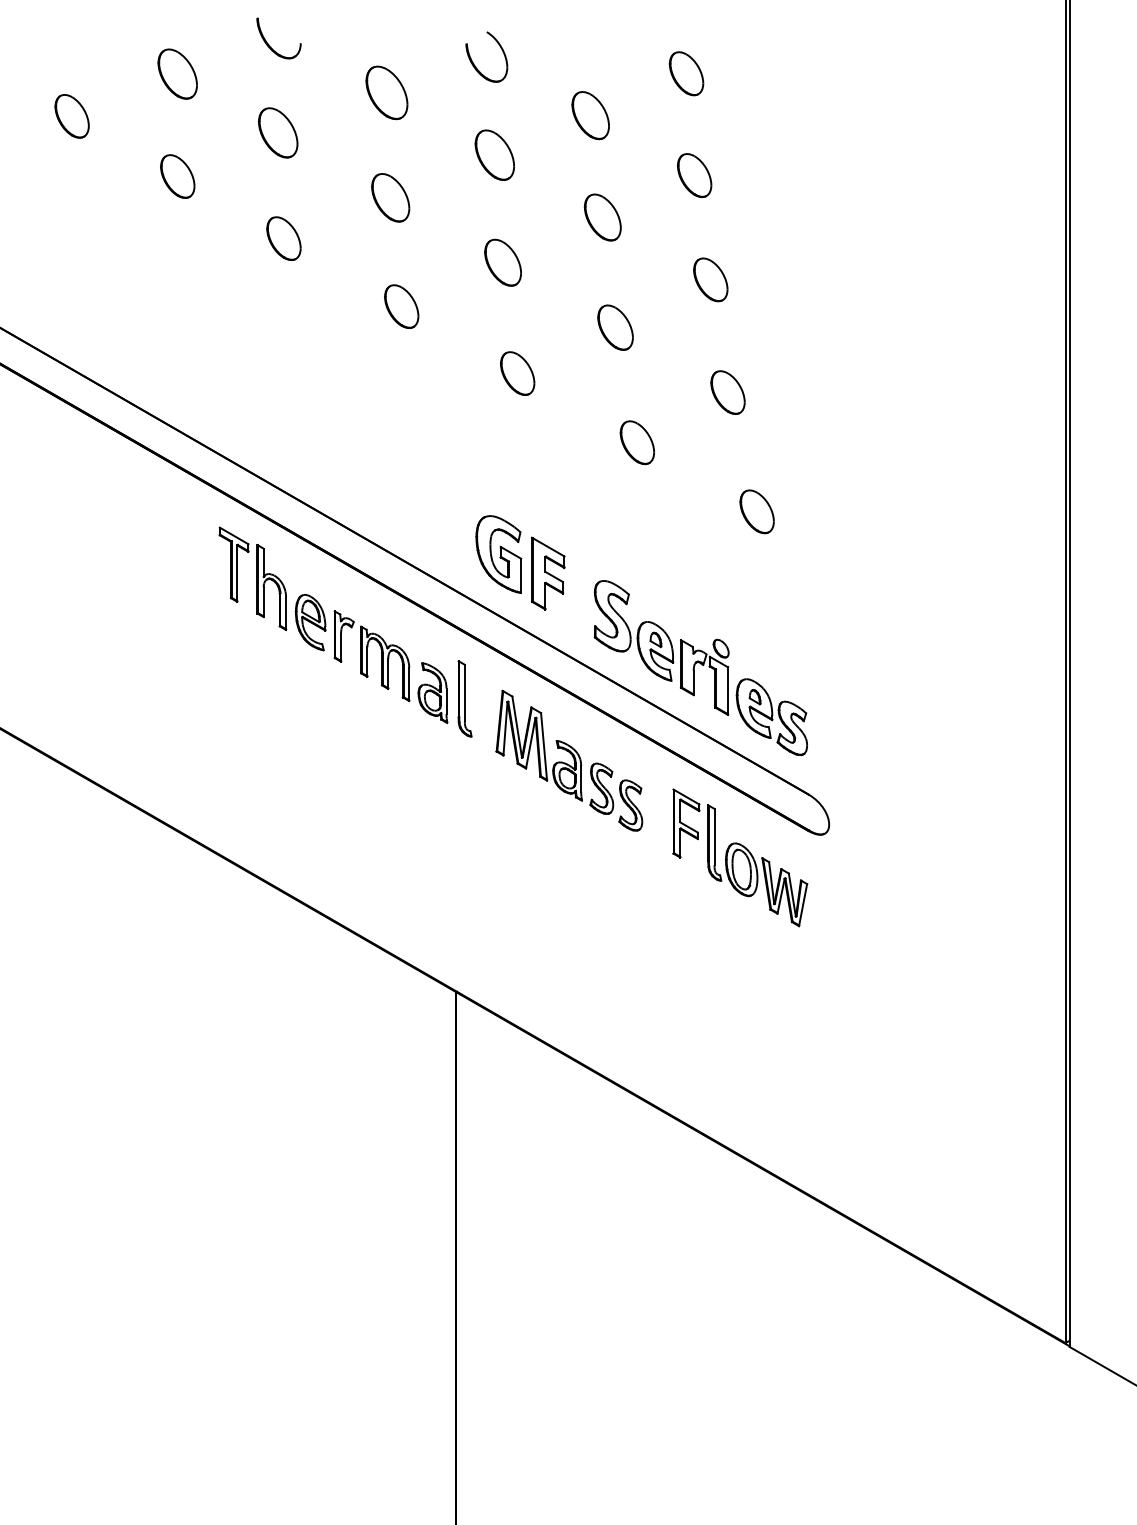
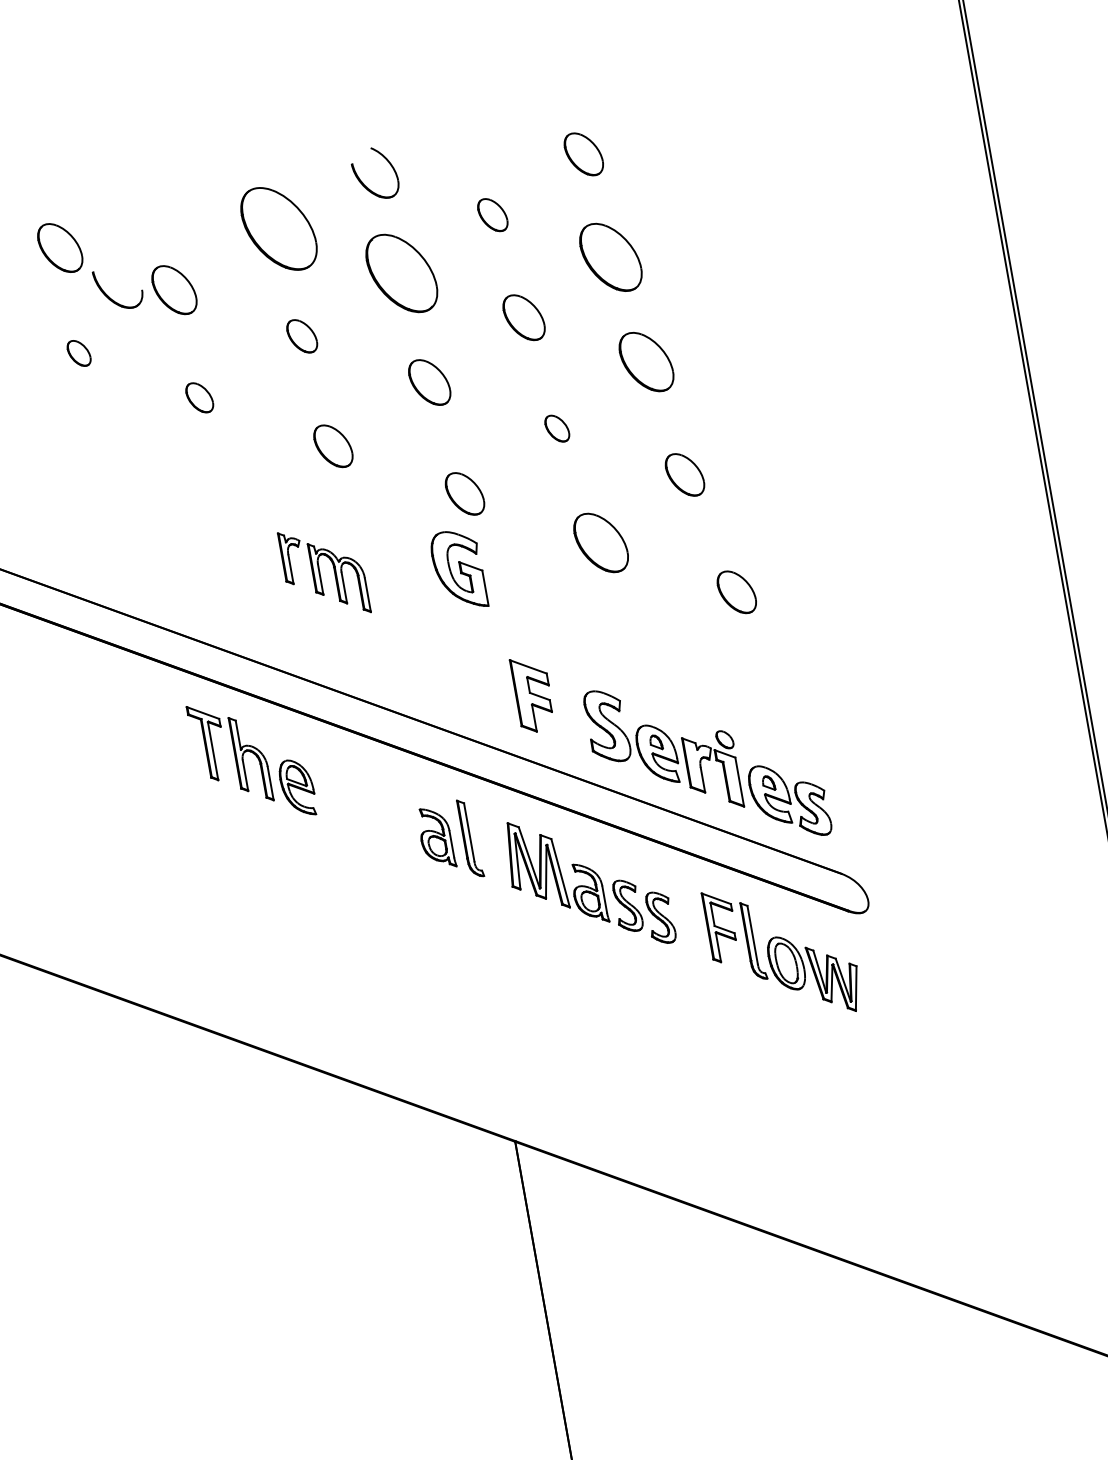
part: (269, 44) -> (110, 296), moved
part: (386, 92) -> (278, 228), size x1.6
part: (590, 115) -> (492, 214), size x0.7
part: (494, 154) -> (401, 272), size x1.6
part: (694, 175) -> (610, 257), size x1.6
part: (177, 176) -> (78, 353), size x0.6
part: (390, 197) -> (301, 336), size x0.7
part: (283, 238) -> (199, 397), size x0.7
part: (710, 279) -> (646, 361), size x1.4
part: (615, 327) -> (557, 428), size x0.6
part: (636, 442) -> (599, 543), size x1.4
part: (498, 554) -> (458, 570), moved
part: (371, 656) -> (323, 573), moved

